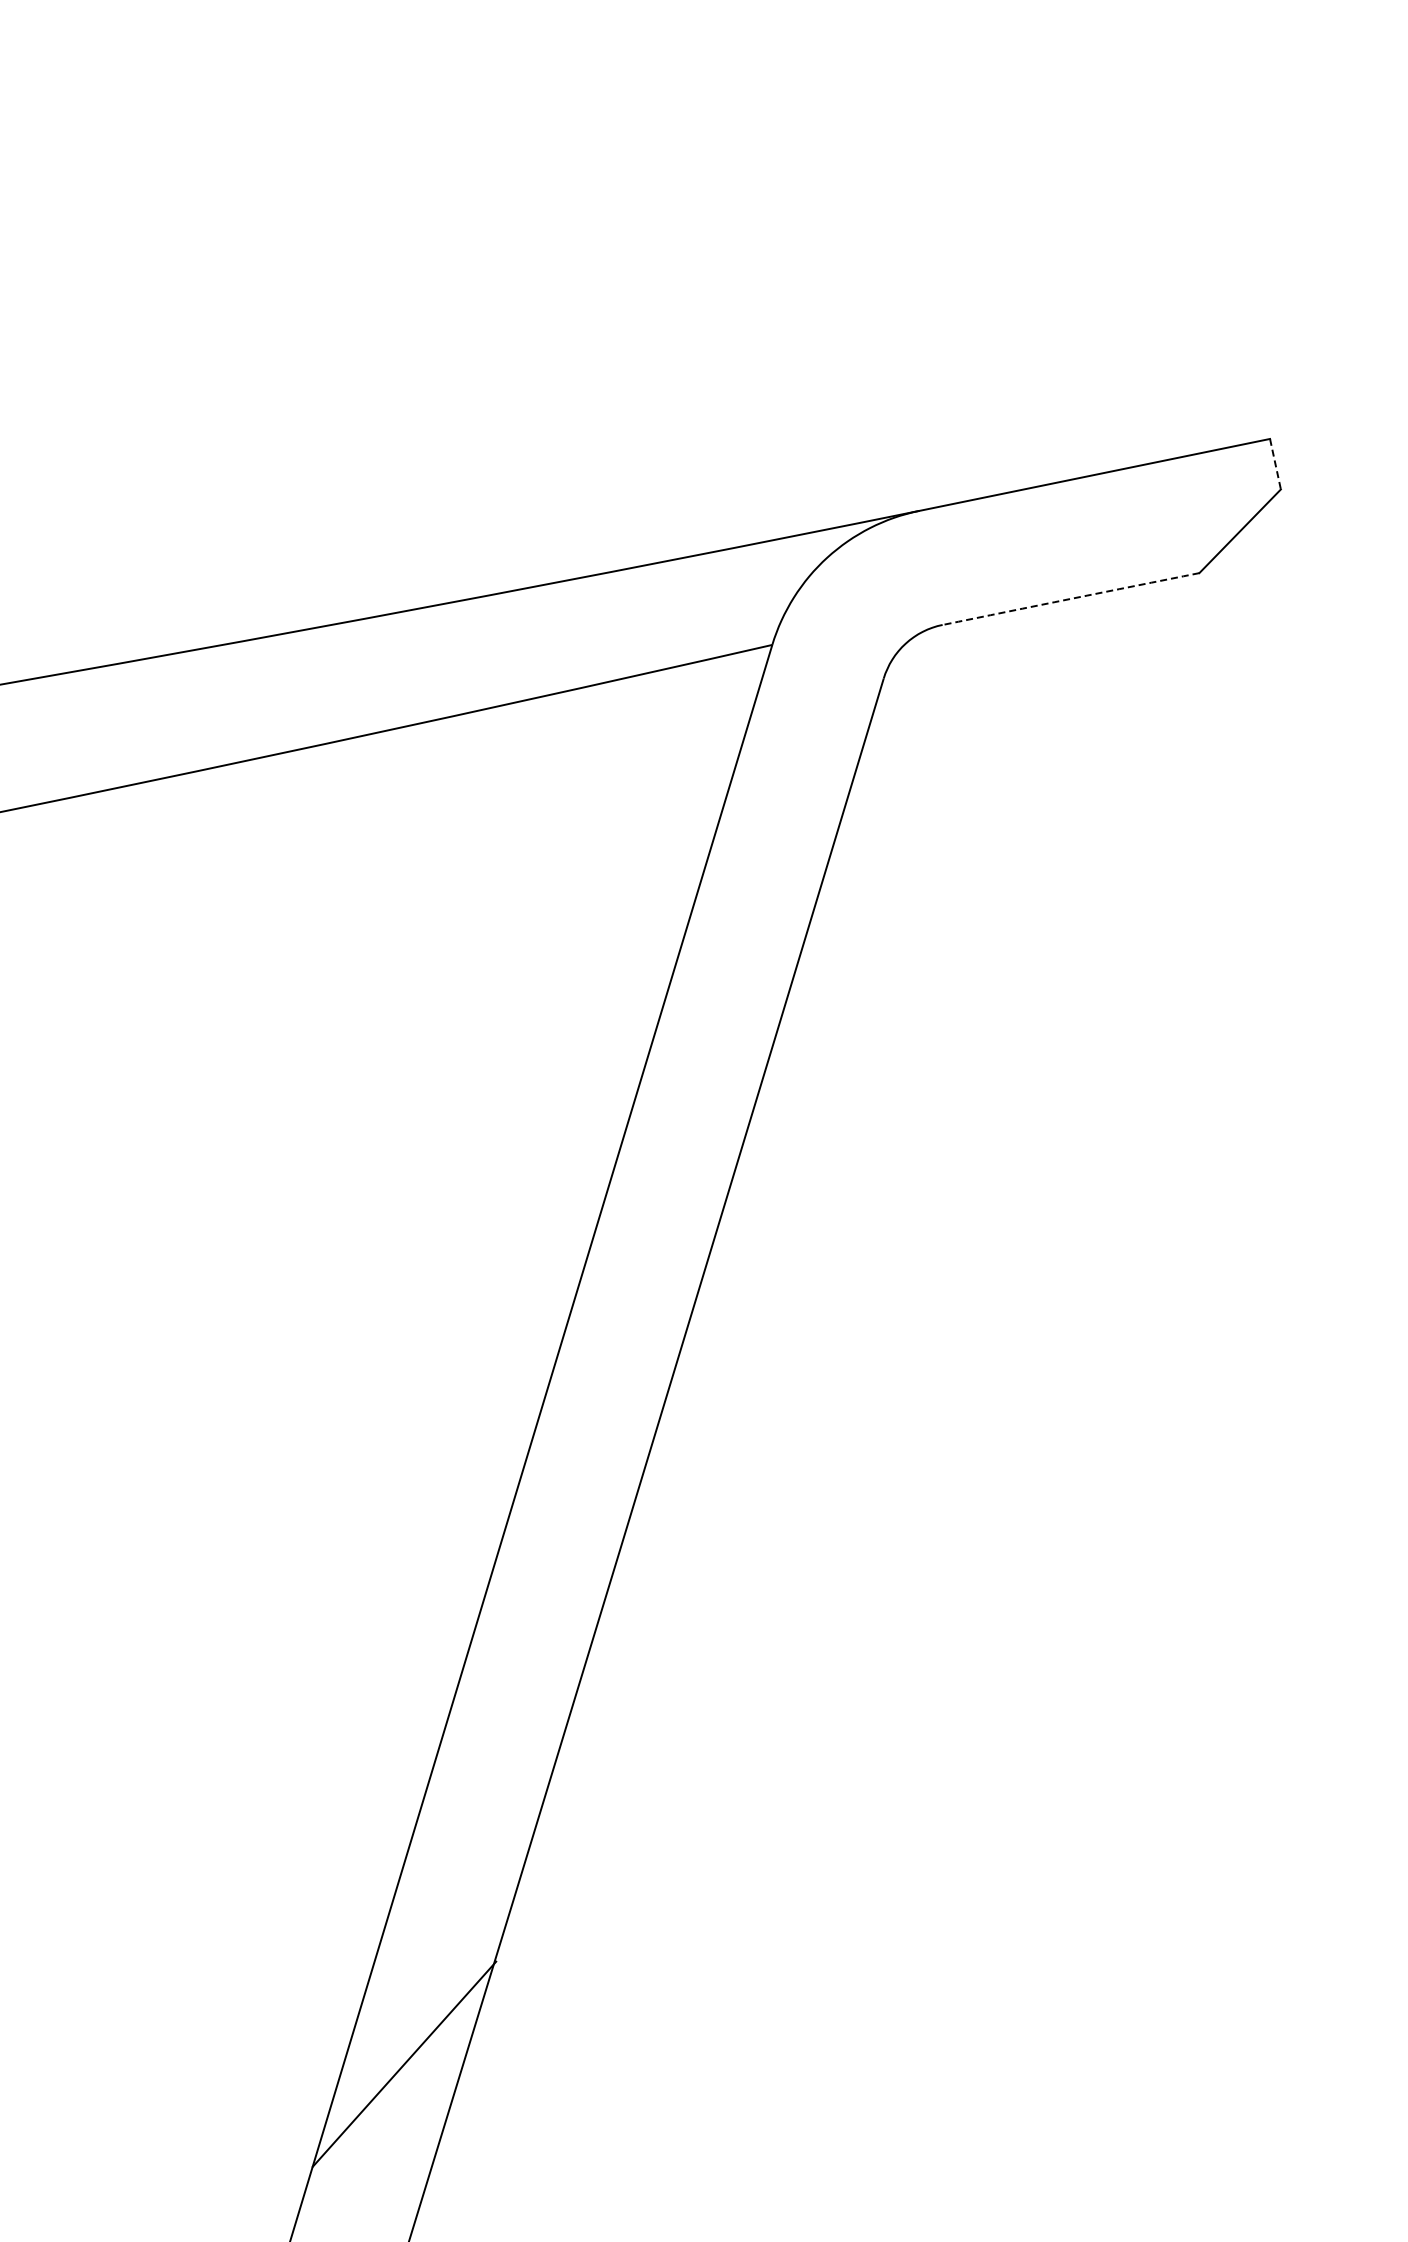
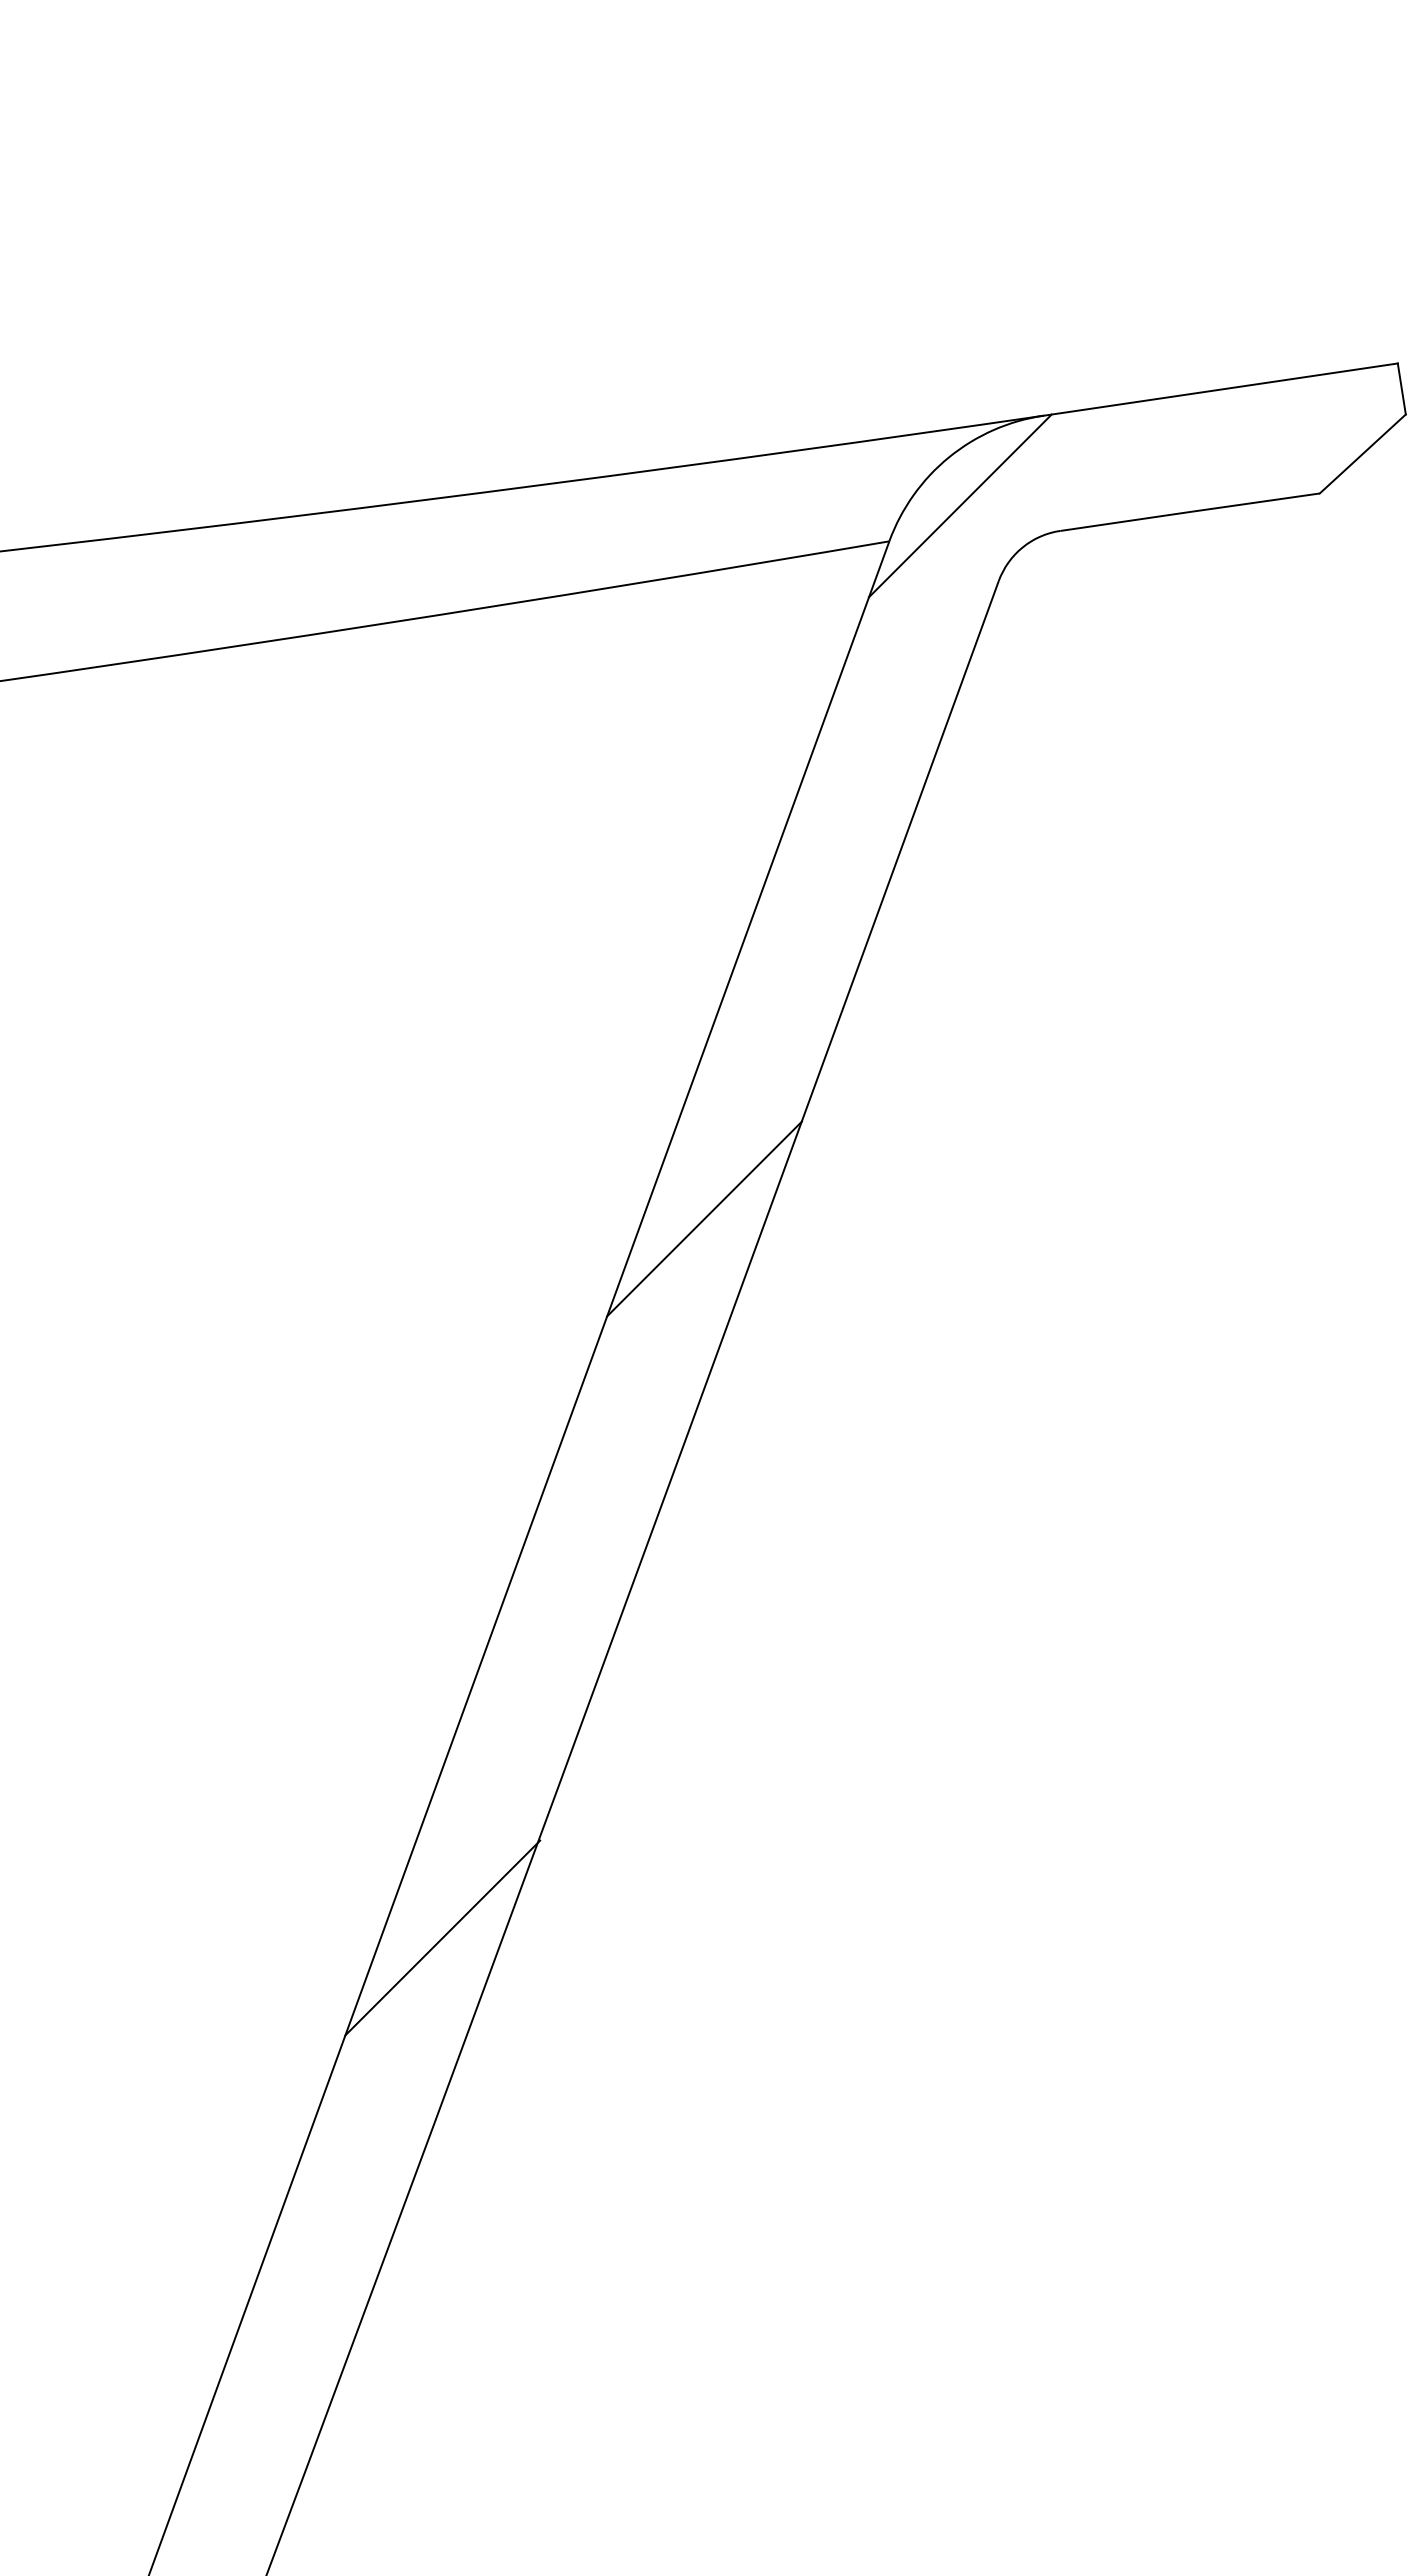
line: (1275, 464) -> (1401, 389), dashed -> solid
arc: (1071, 599) -> (1190, 512), dashed -> solid
line: (841, 605) -> (960, 505), added
line: (625, 1331) -> (704, 1218), added

